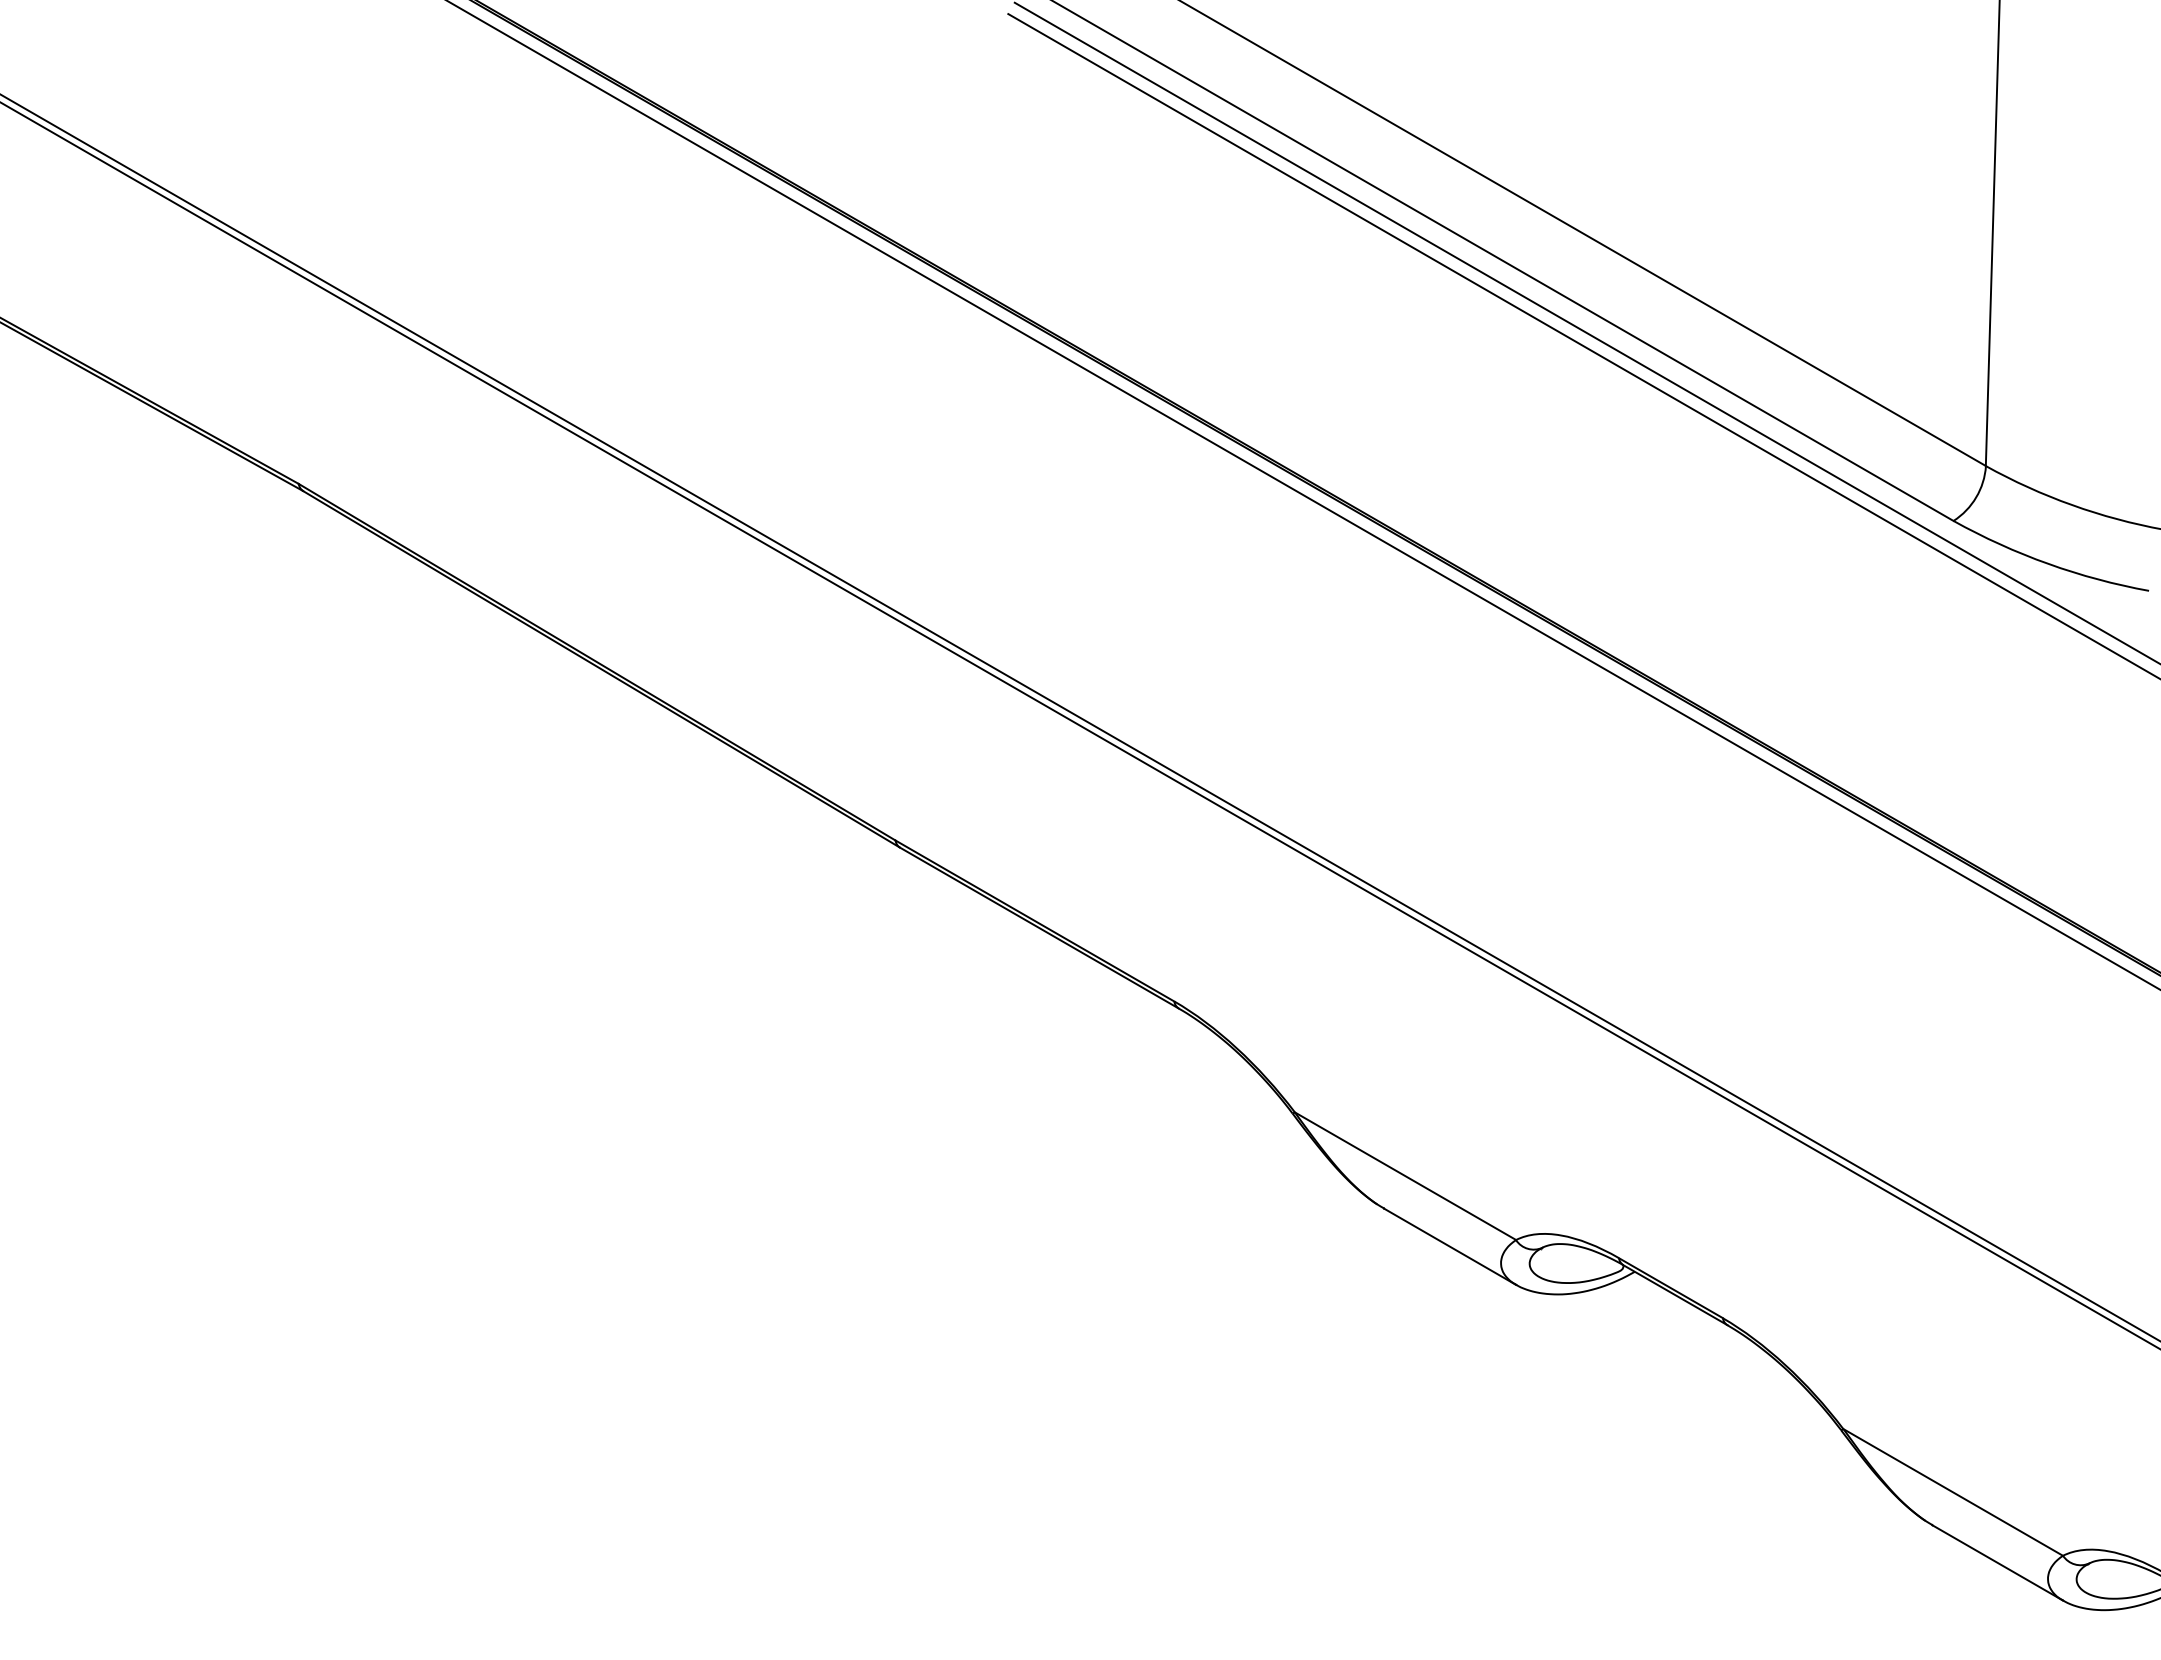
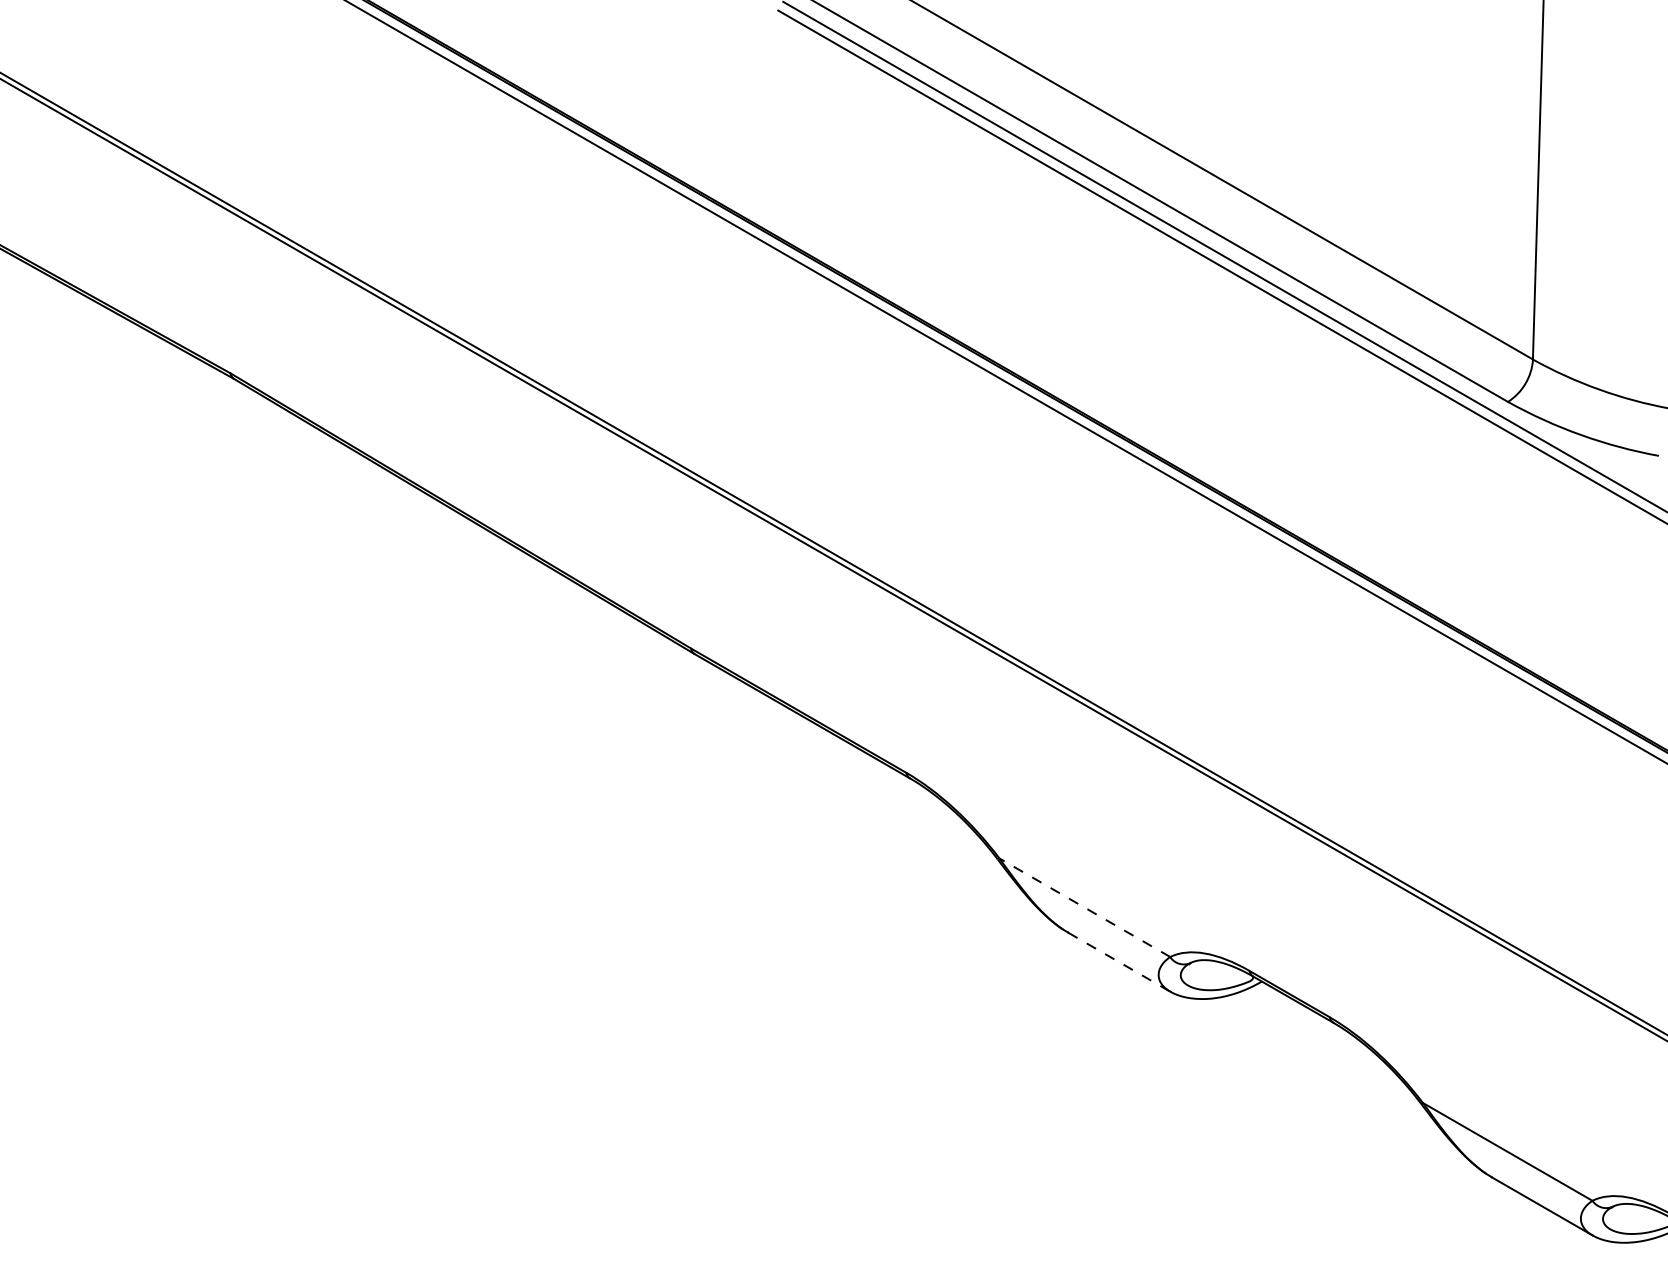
line: (1405, 1176) -> (1084, 907), solid -> dashed
line: (1450, 1246) -> (1119, 962), solid -> dashed

